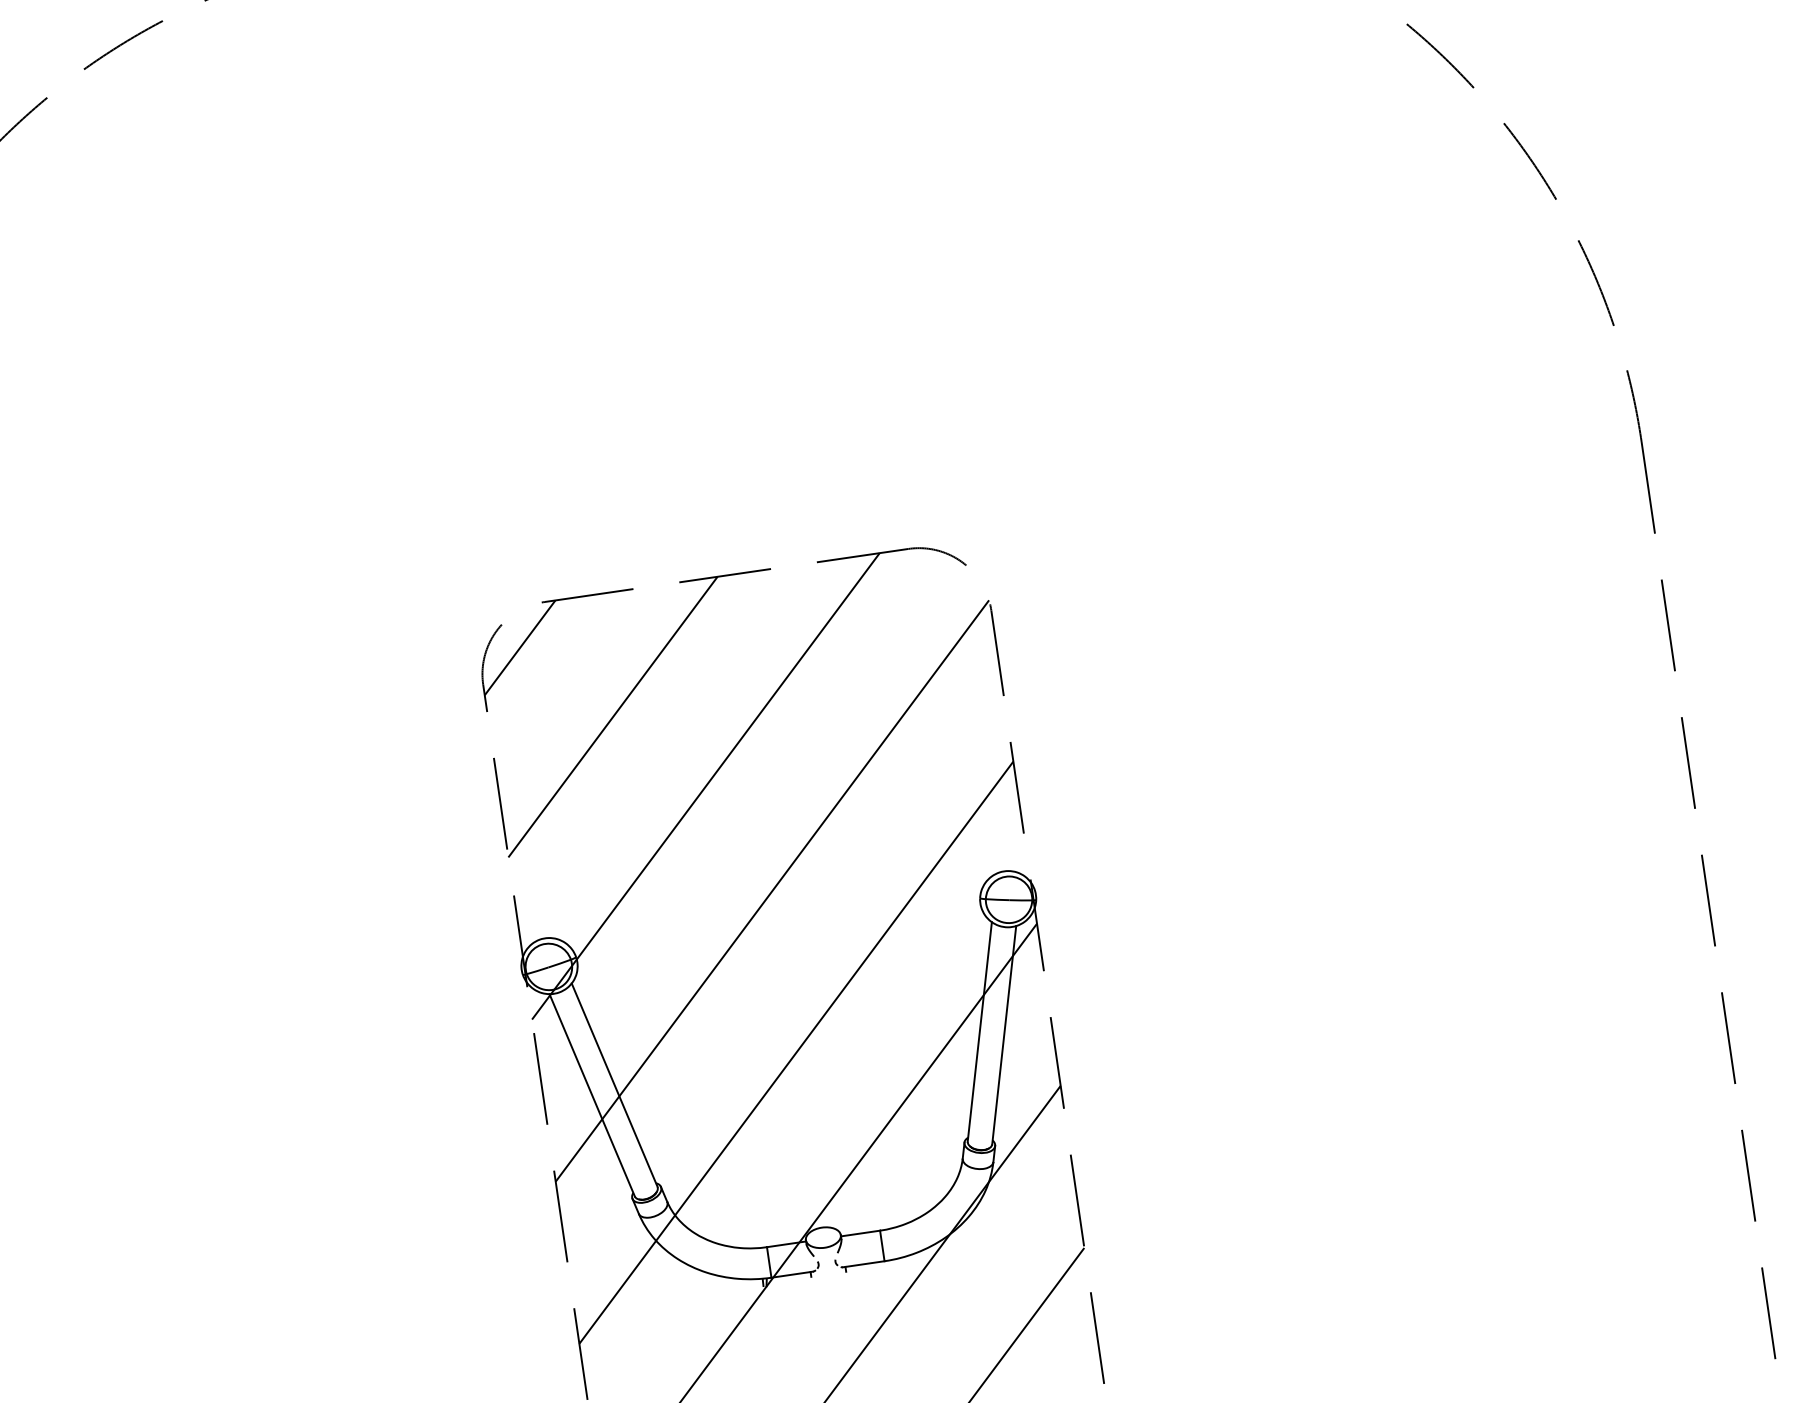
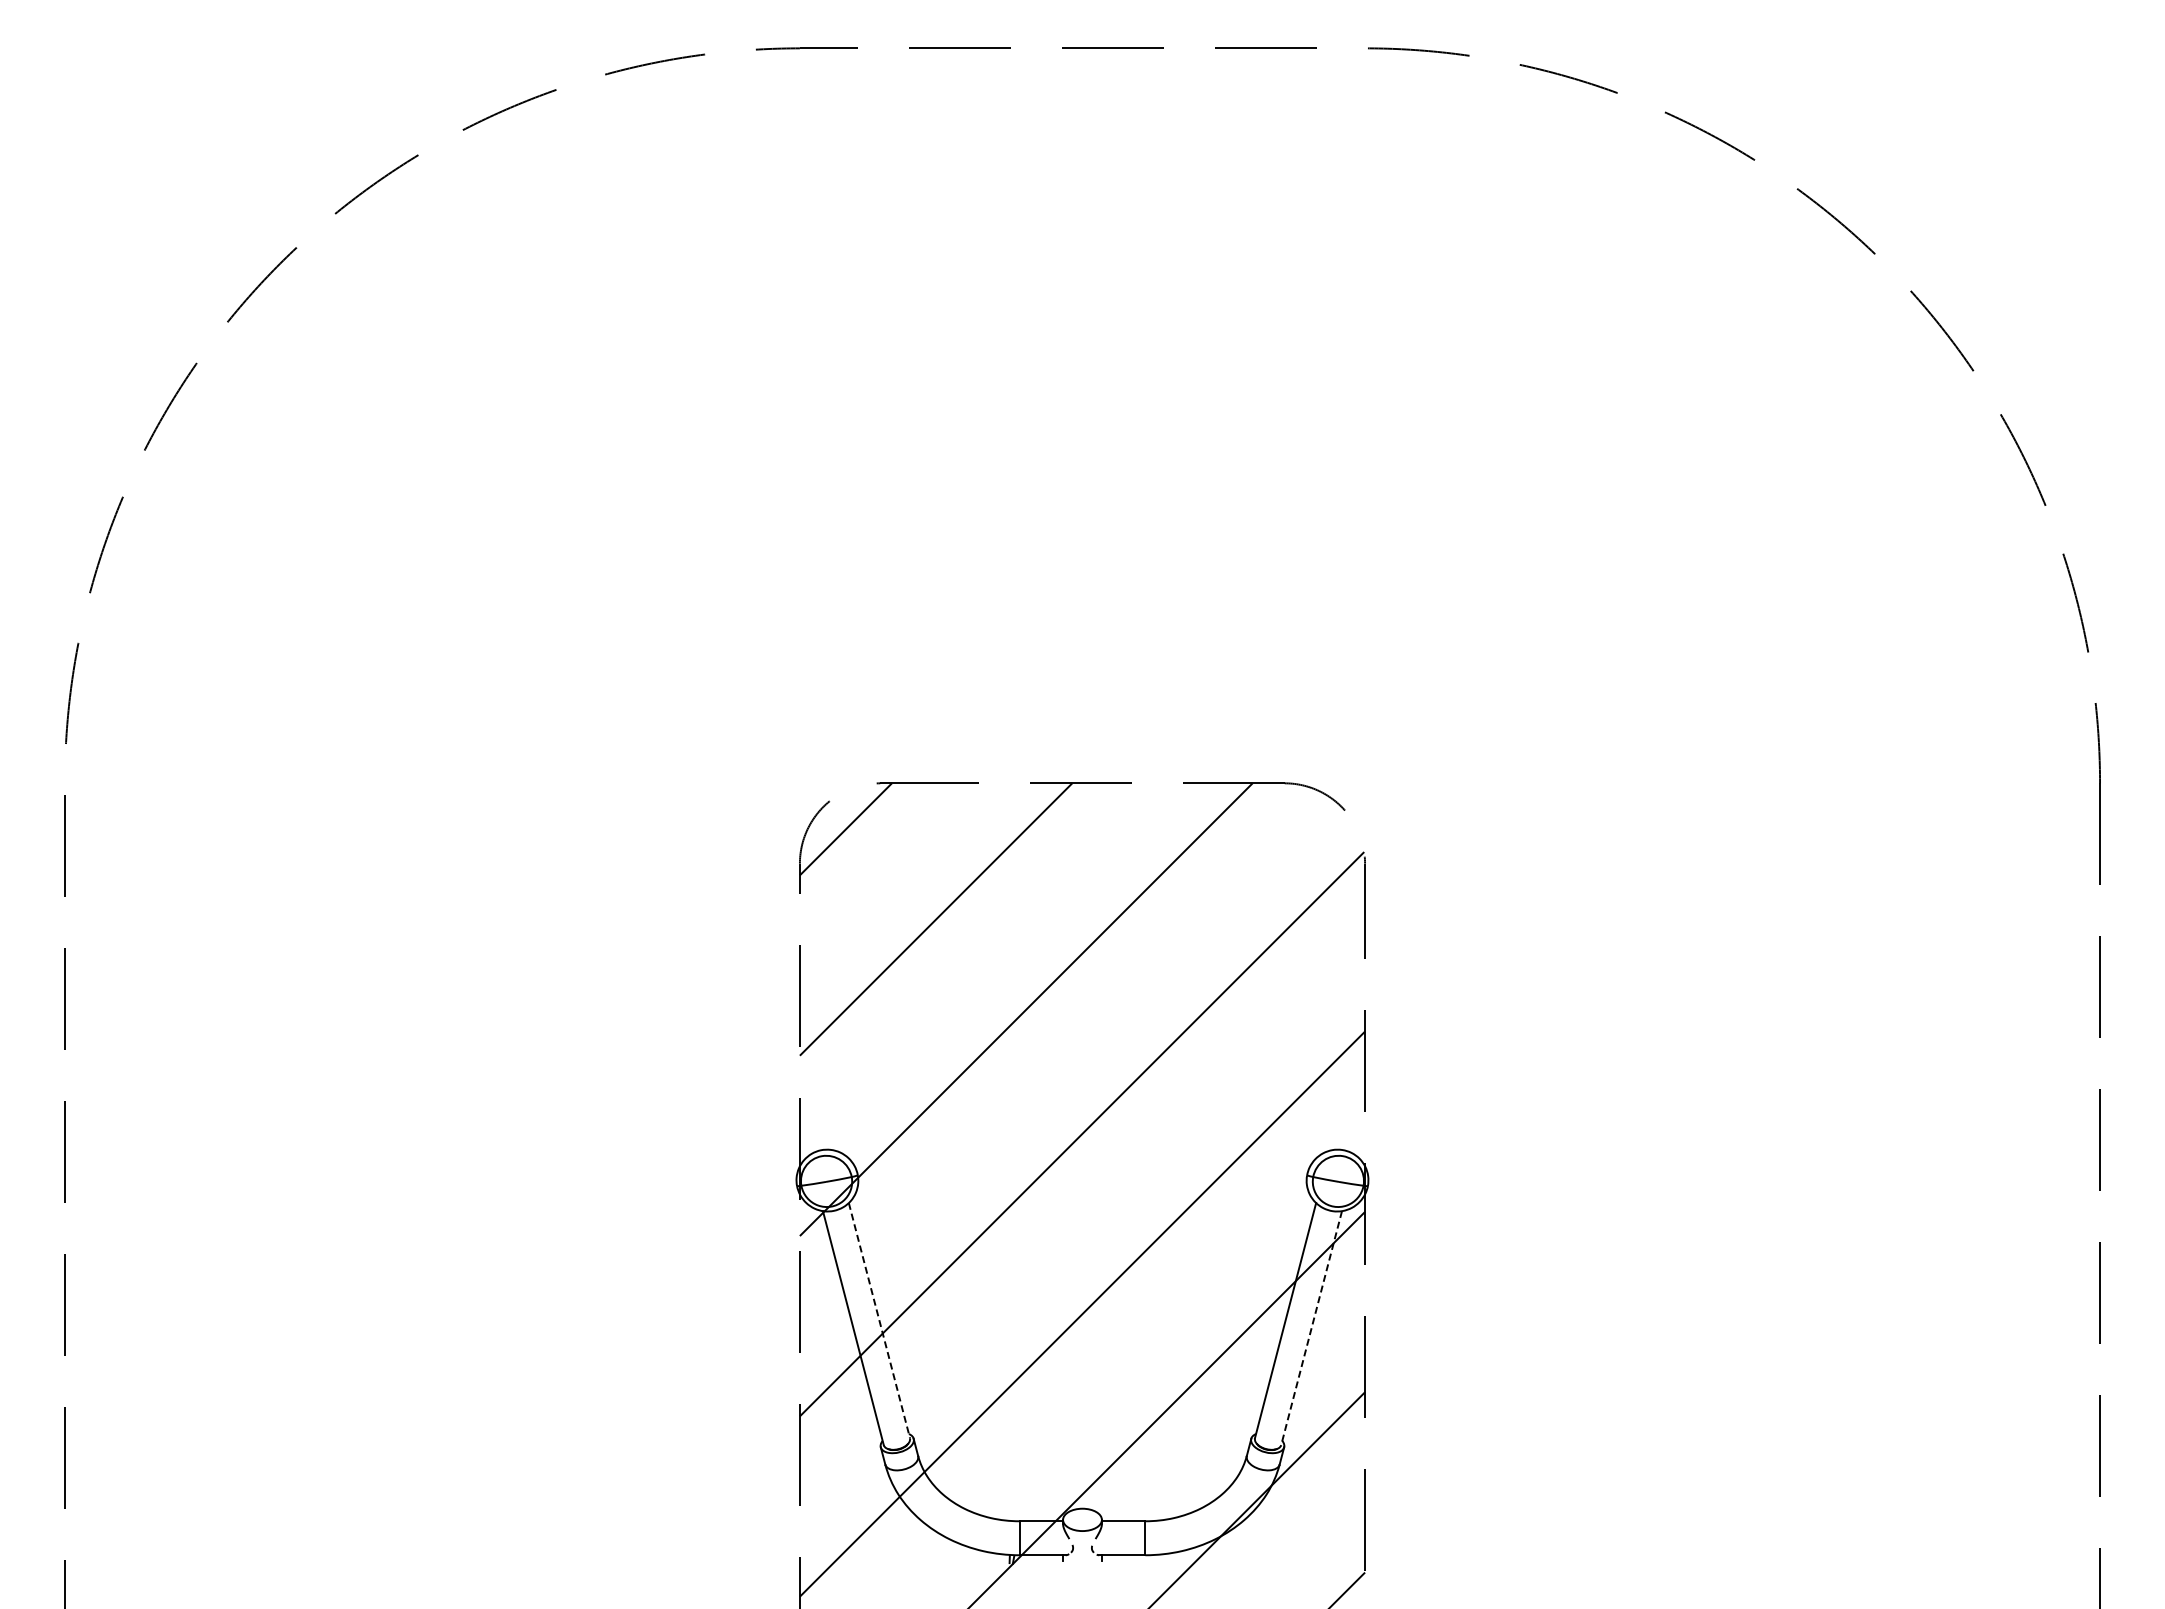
line: (1004, 1035) -> (1311, 1328), solid -> dashed
line: (614, 1085) -> (879, 1320), solid -> dashed

